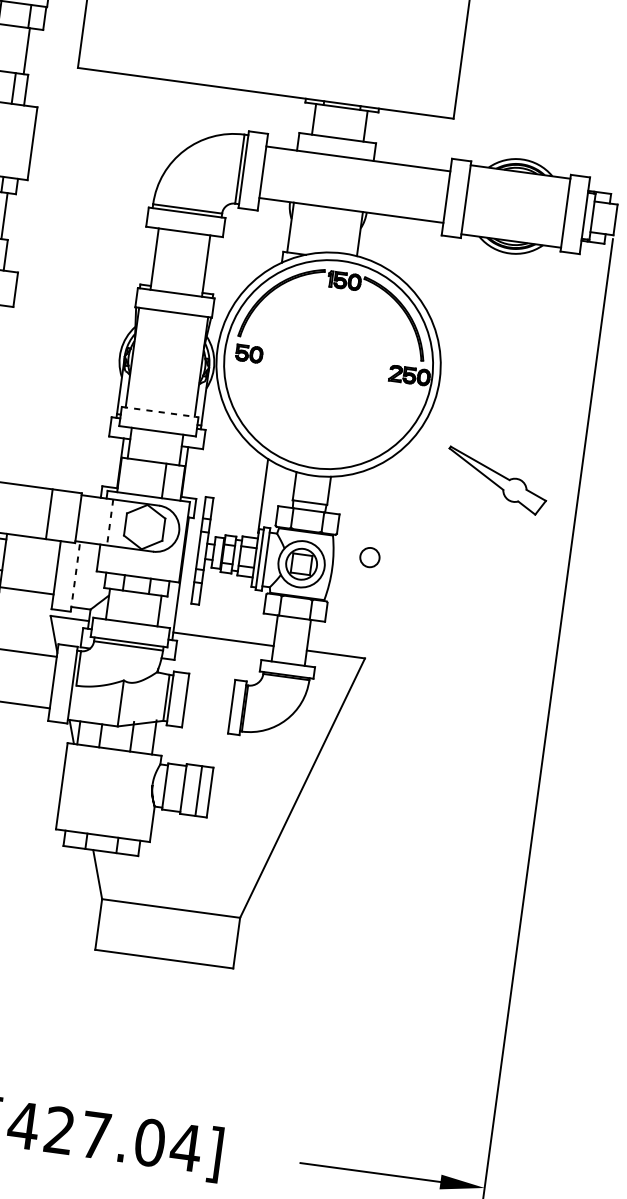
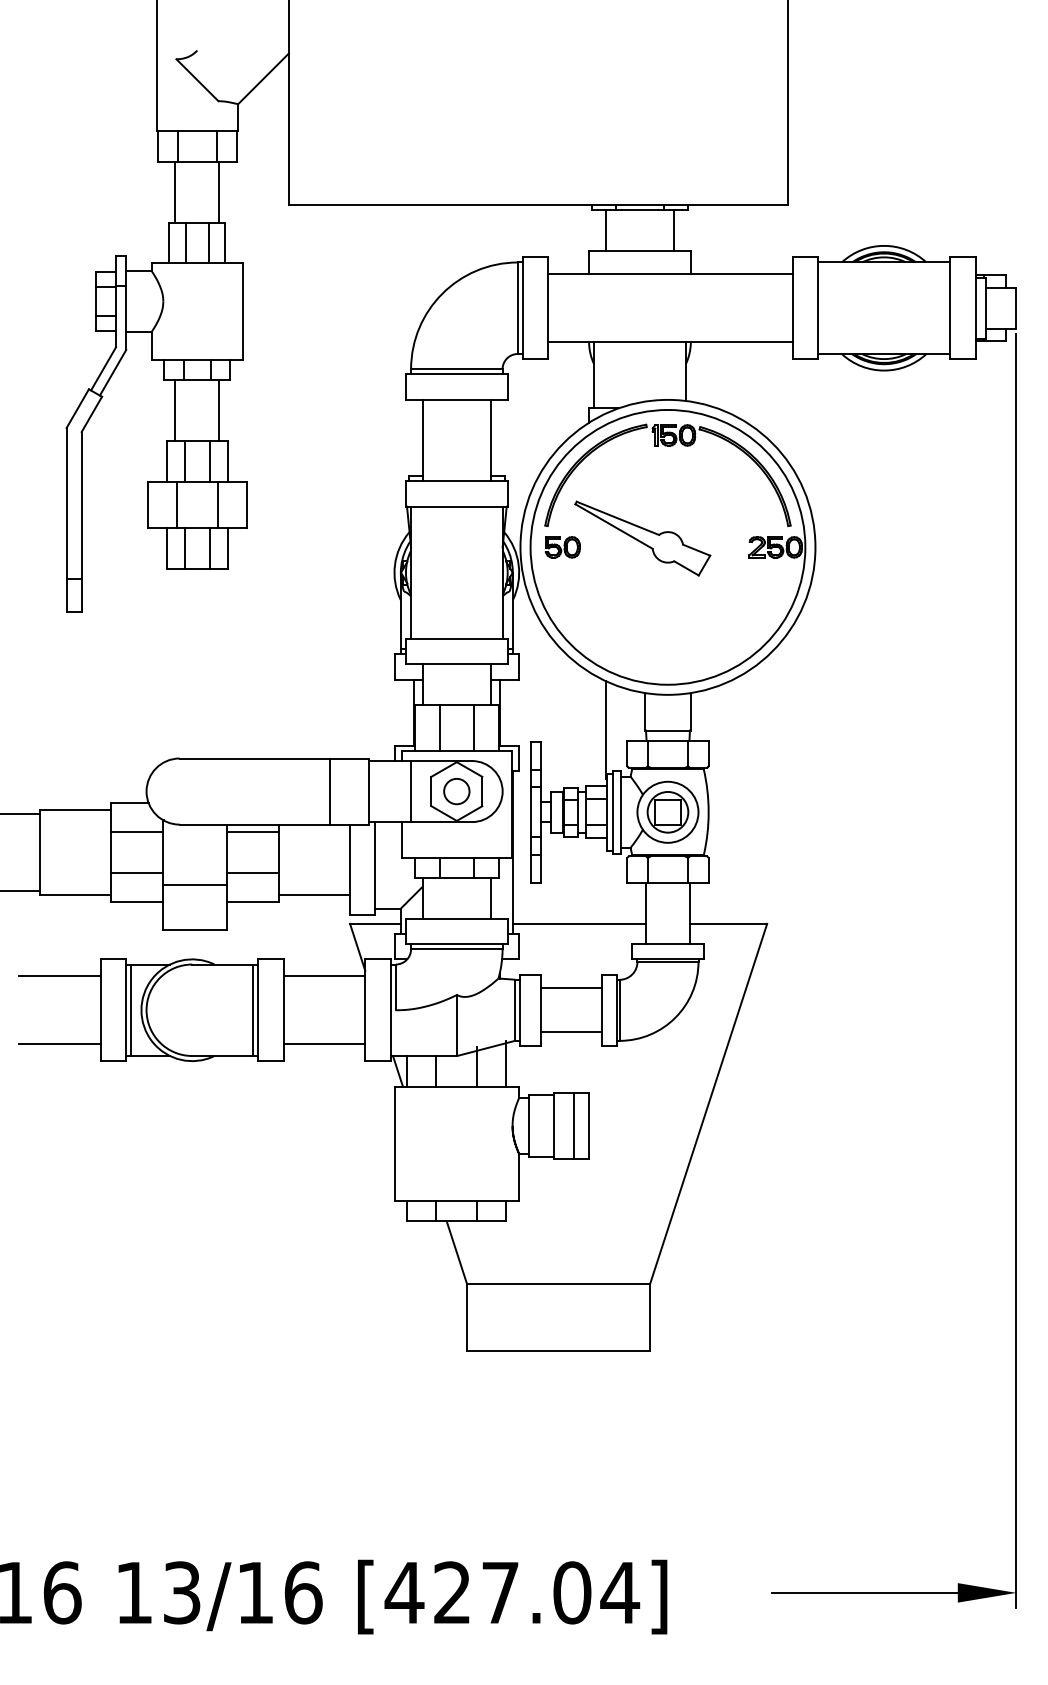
line: (159, 411) -> (456, 638), dashed -> solid
line: (138, 477) -> (439, 727), added
part: (496, 481) -> (642, 538), moved
line: (110, 522) -> (411, 791), dashed -> solid
circle: (369, 557) -> (456, 791), moved
line: (75, 576) -> (375, 867), dashed -> solid
line: (210, 687) -> (570, 988), added
line: (205, 720) -> (570, 1032), added

